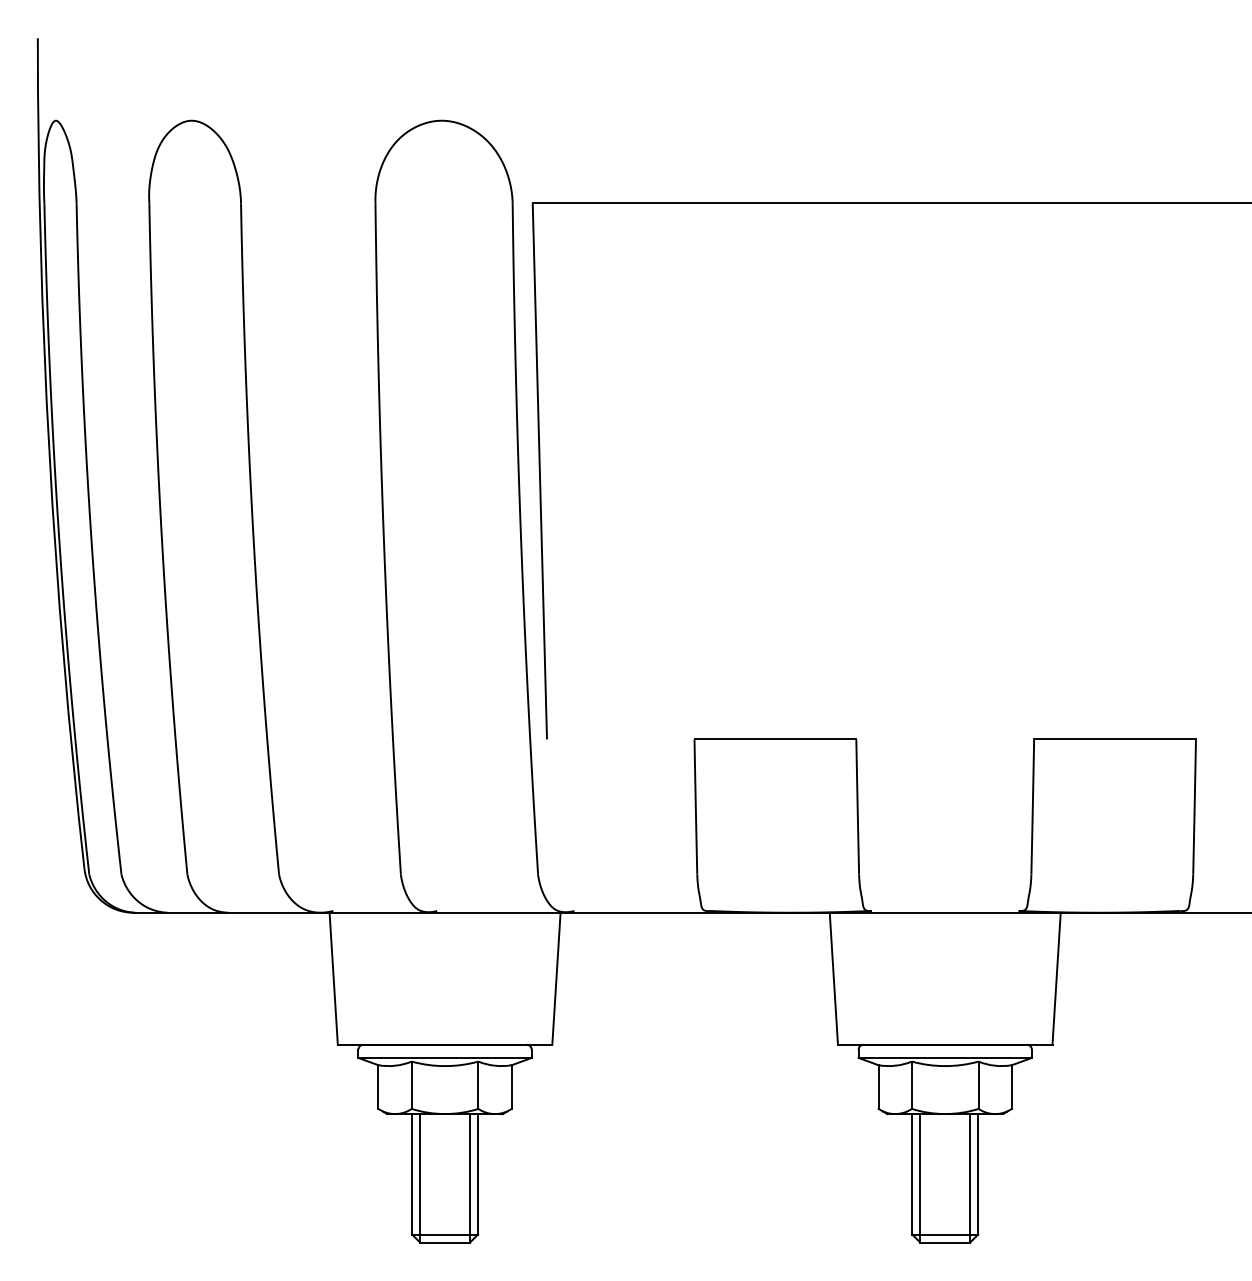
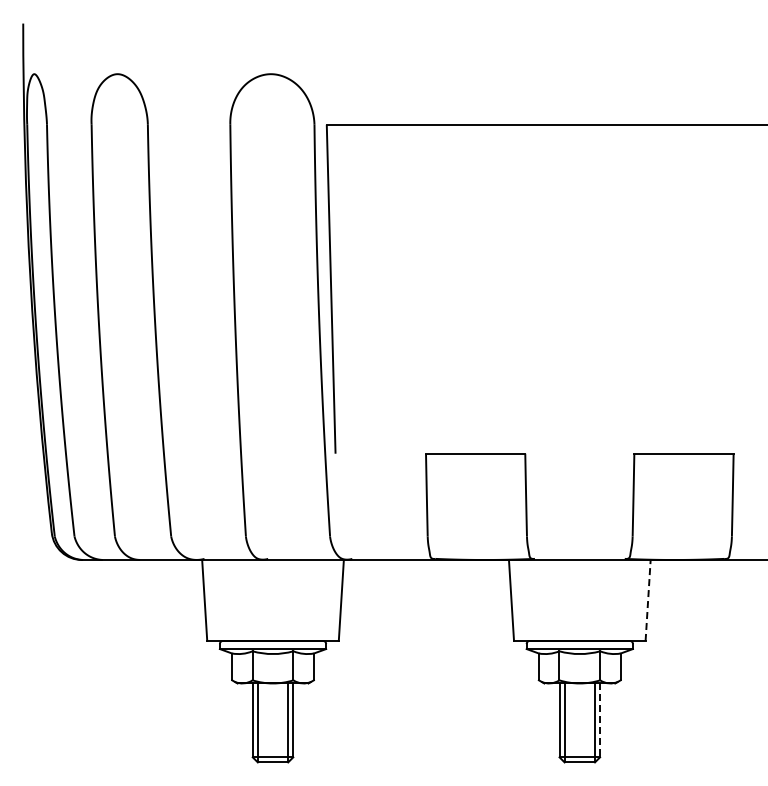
line: (1057, 978) -> (648, 600), solid -> dashed
line: (978, 1174) -> (600, 720), solid -> dashed

